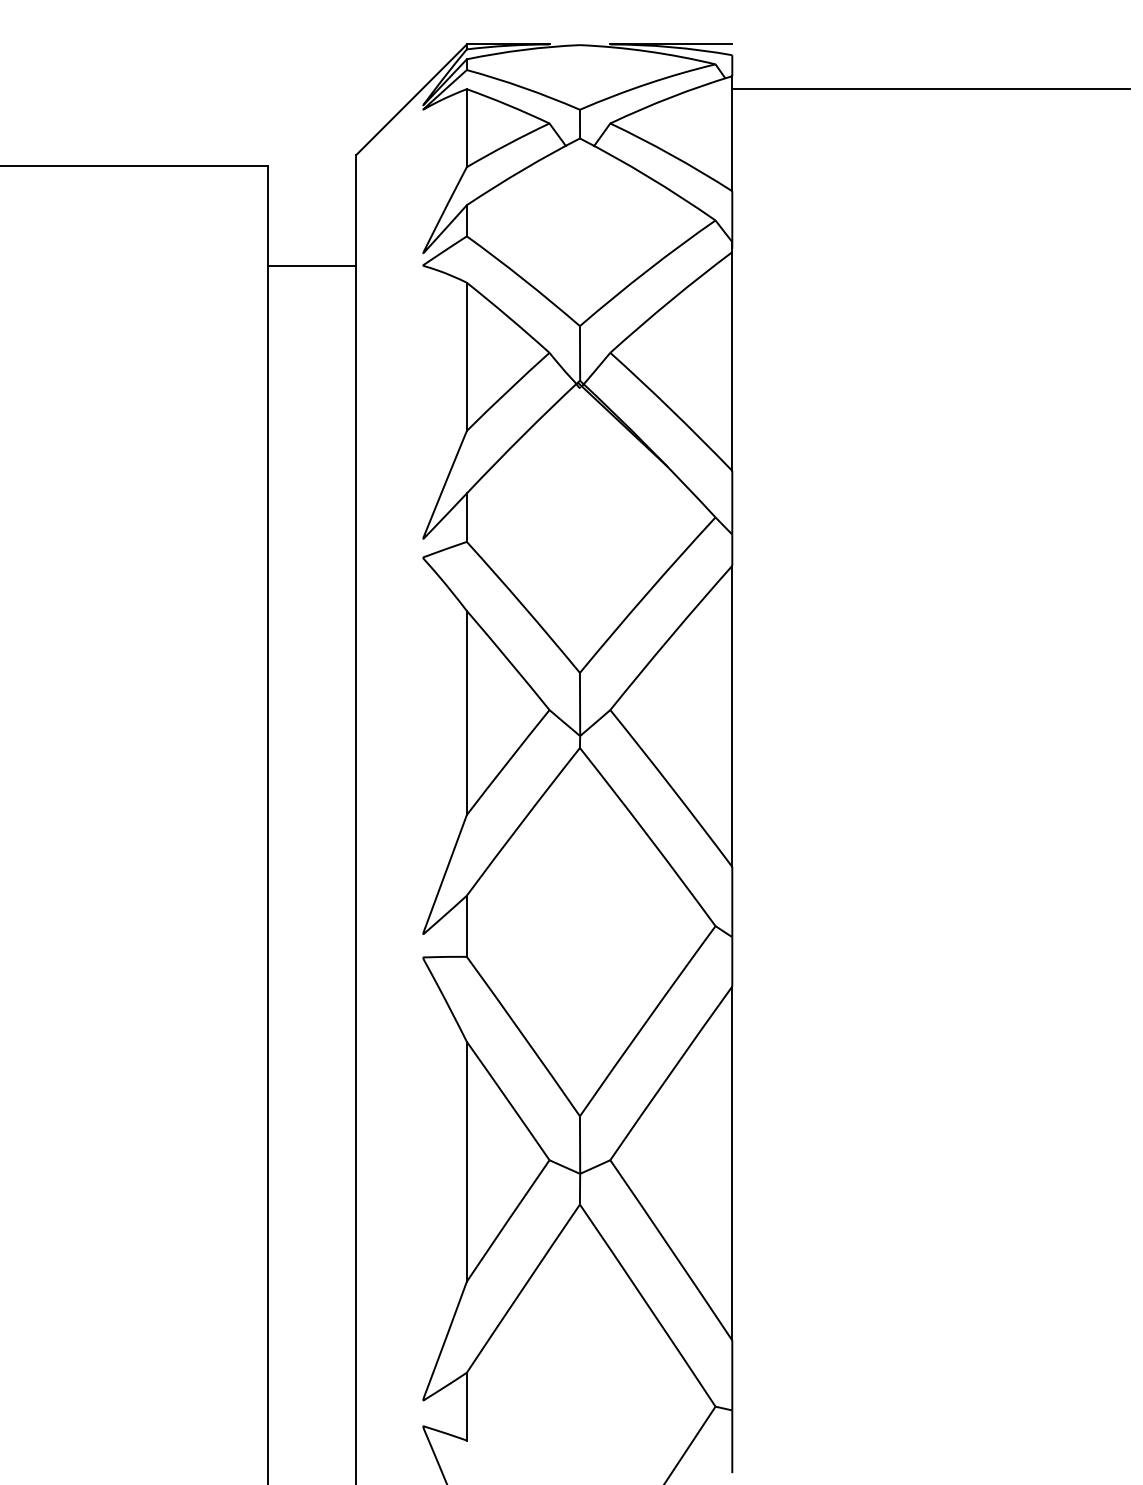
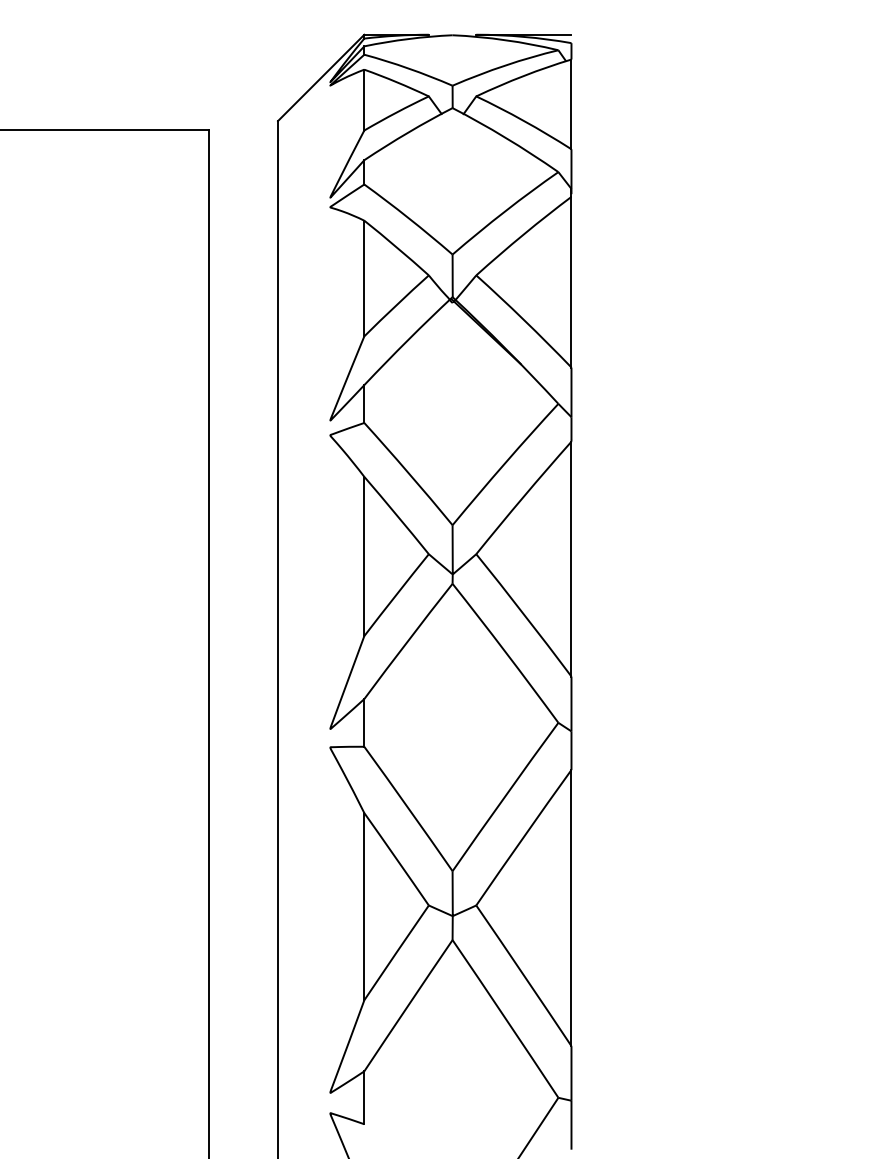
line: (930, 88) -> (726, 69), removed
line: (312, 265) -> (243, 207), removed

